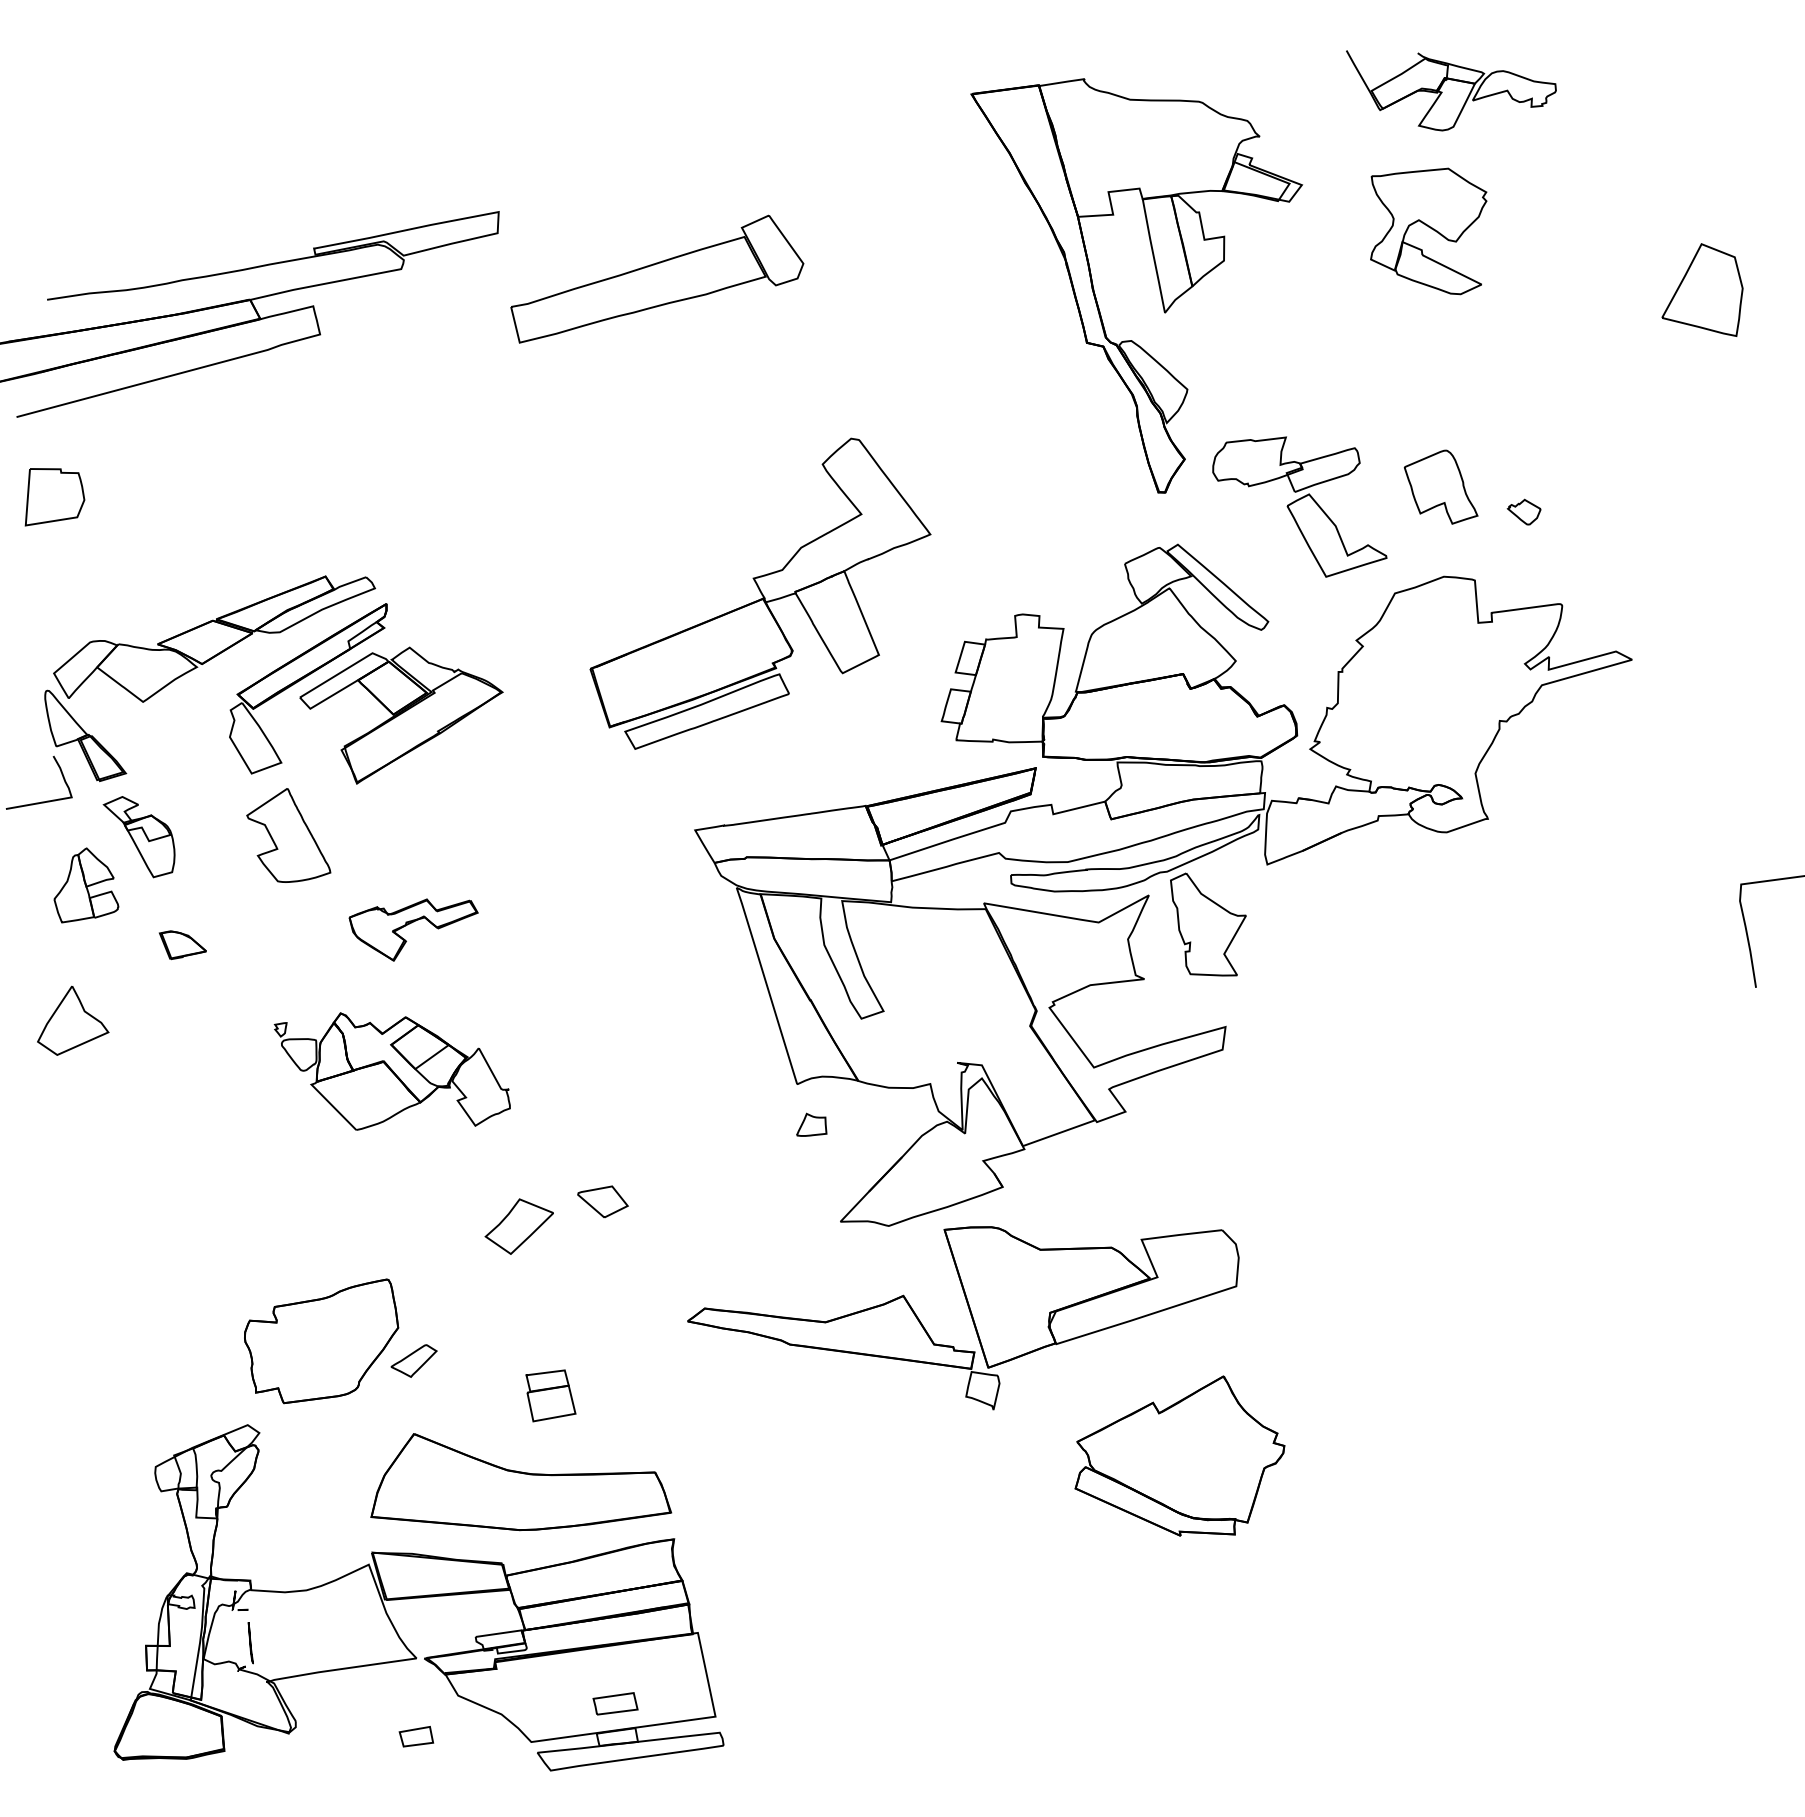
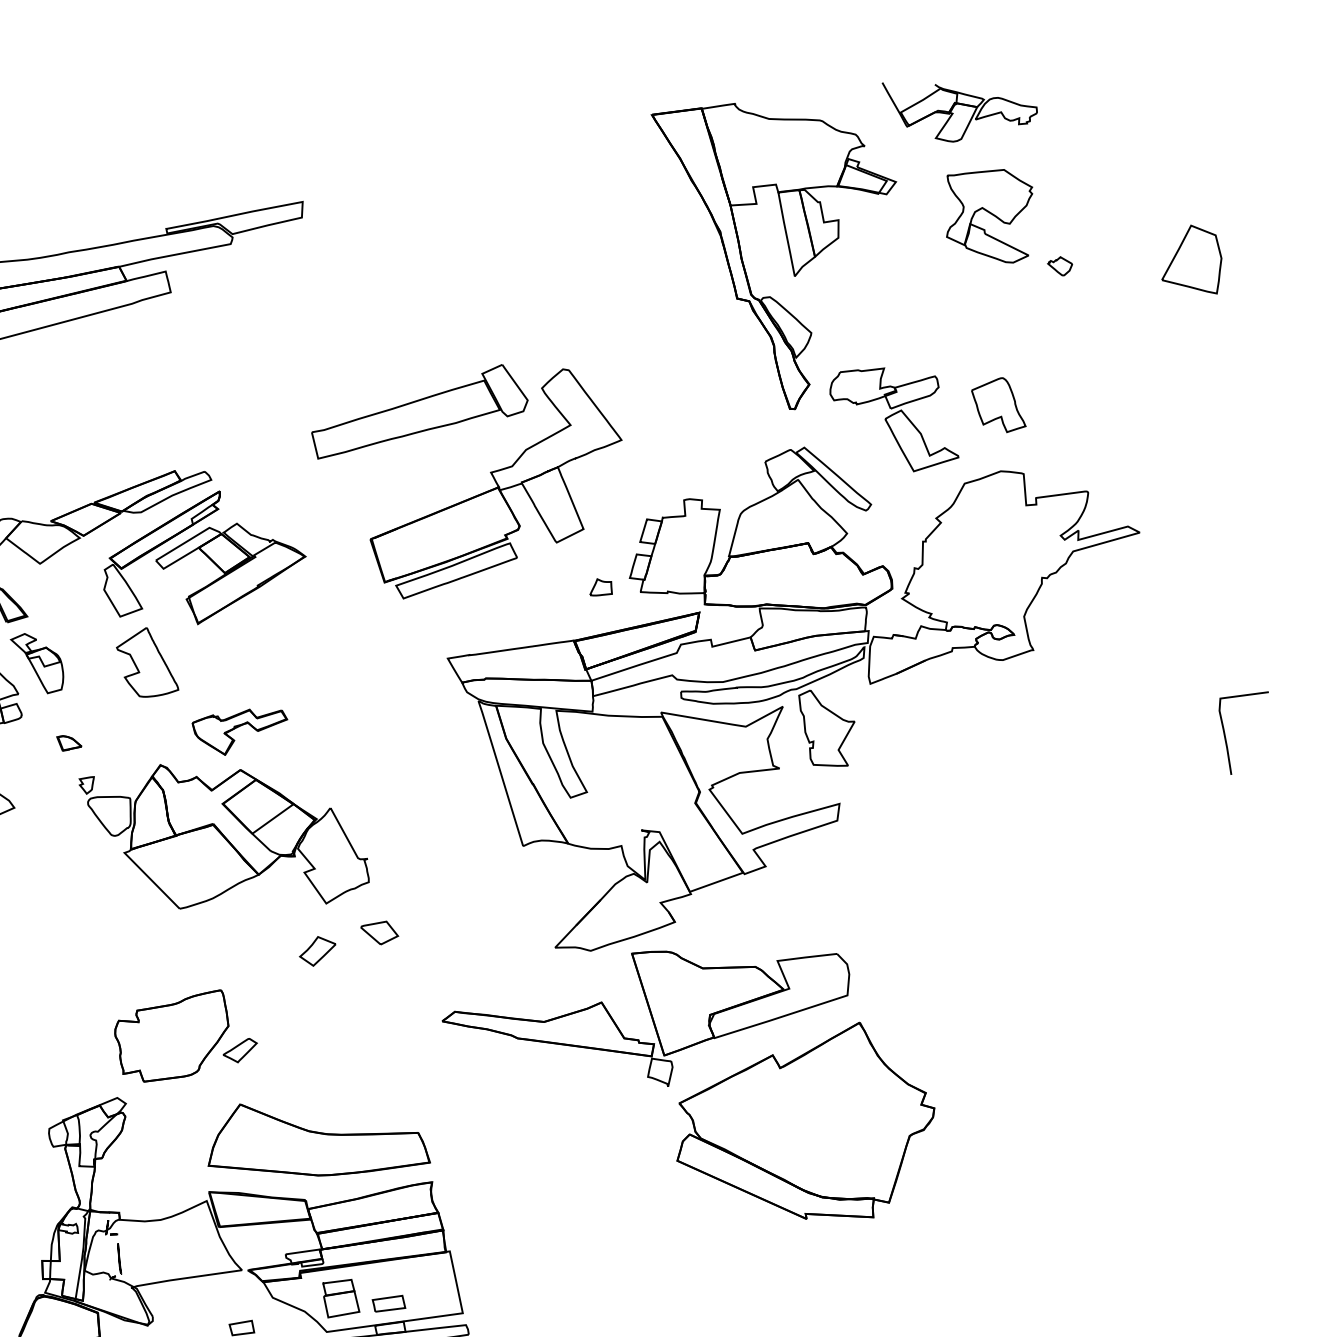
part: (1451, 90) -> (959, 112), moved
part: (657, 278) -> (419, 411), moved
part: (1523, 511) -> (1059, 265), moved
part: (182, 944) -> (69, 742), size x0.71
part: (392, 1071) -> (224, 836), size x1.67
part: (811, 1124) -> (600, 587), moved
part: (518, 1226) -> (317, 951), size x0.71
part: (550, 1395) -> (340, 1298), moved
part: (1179, 1455) -> (805, 1120), size x1.67

